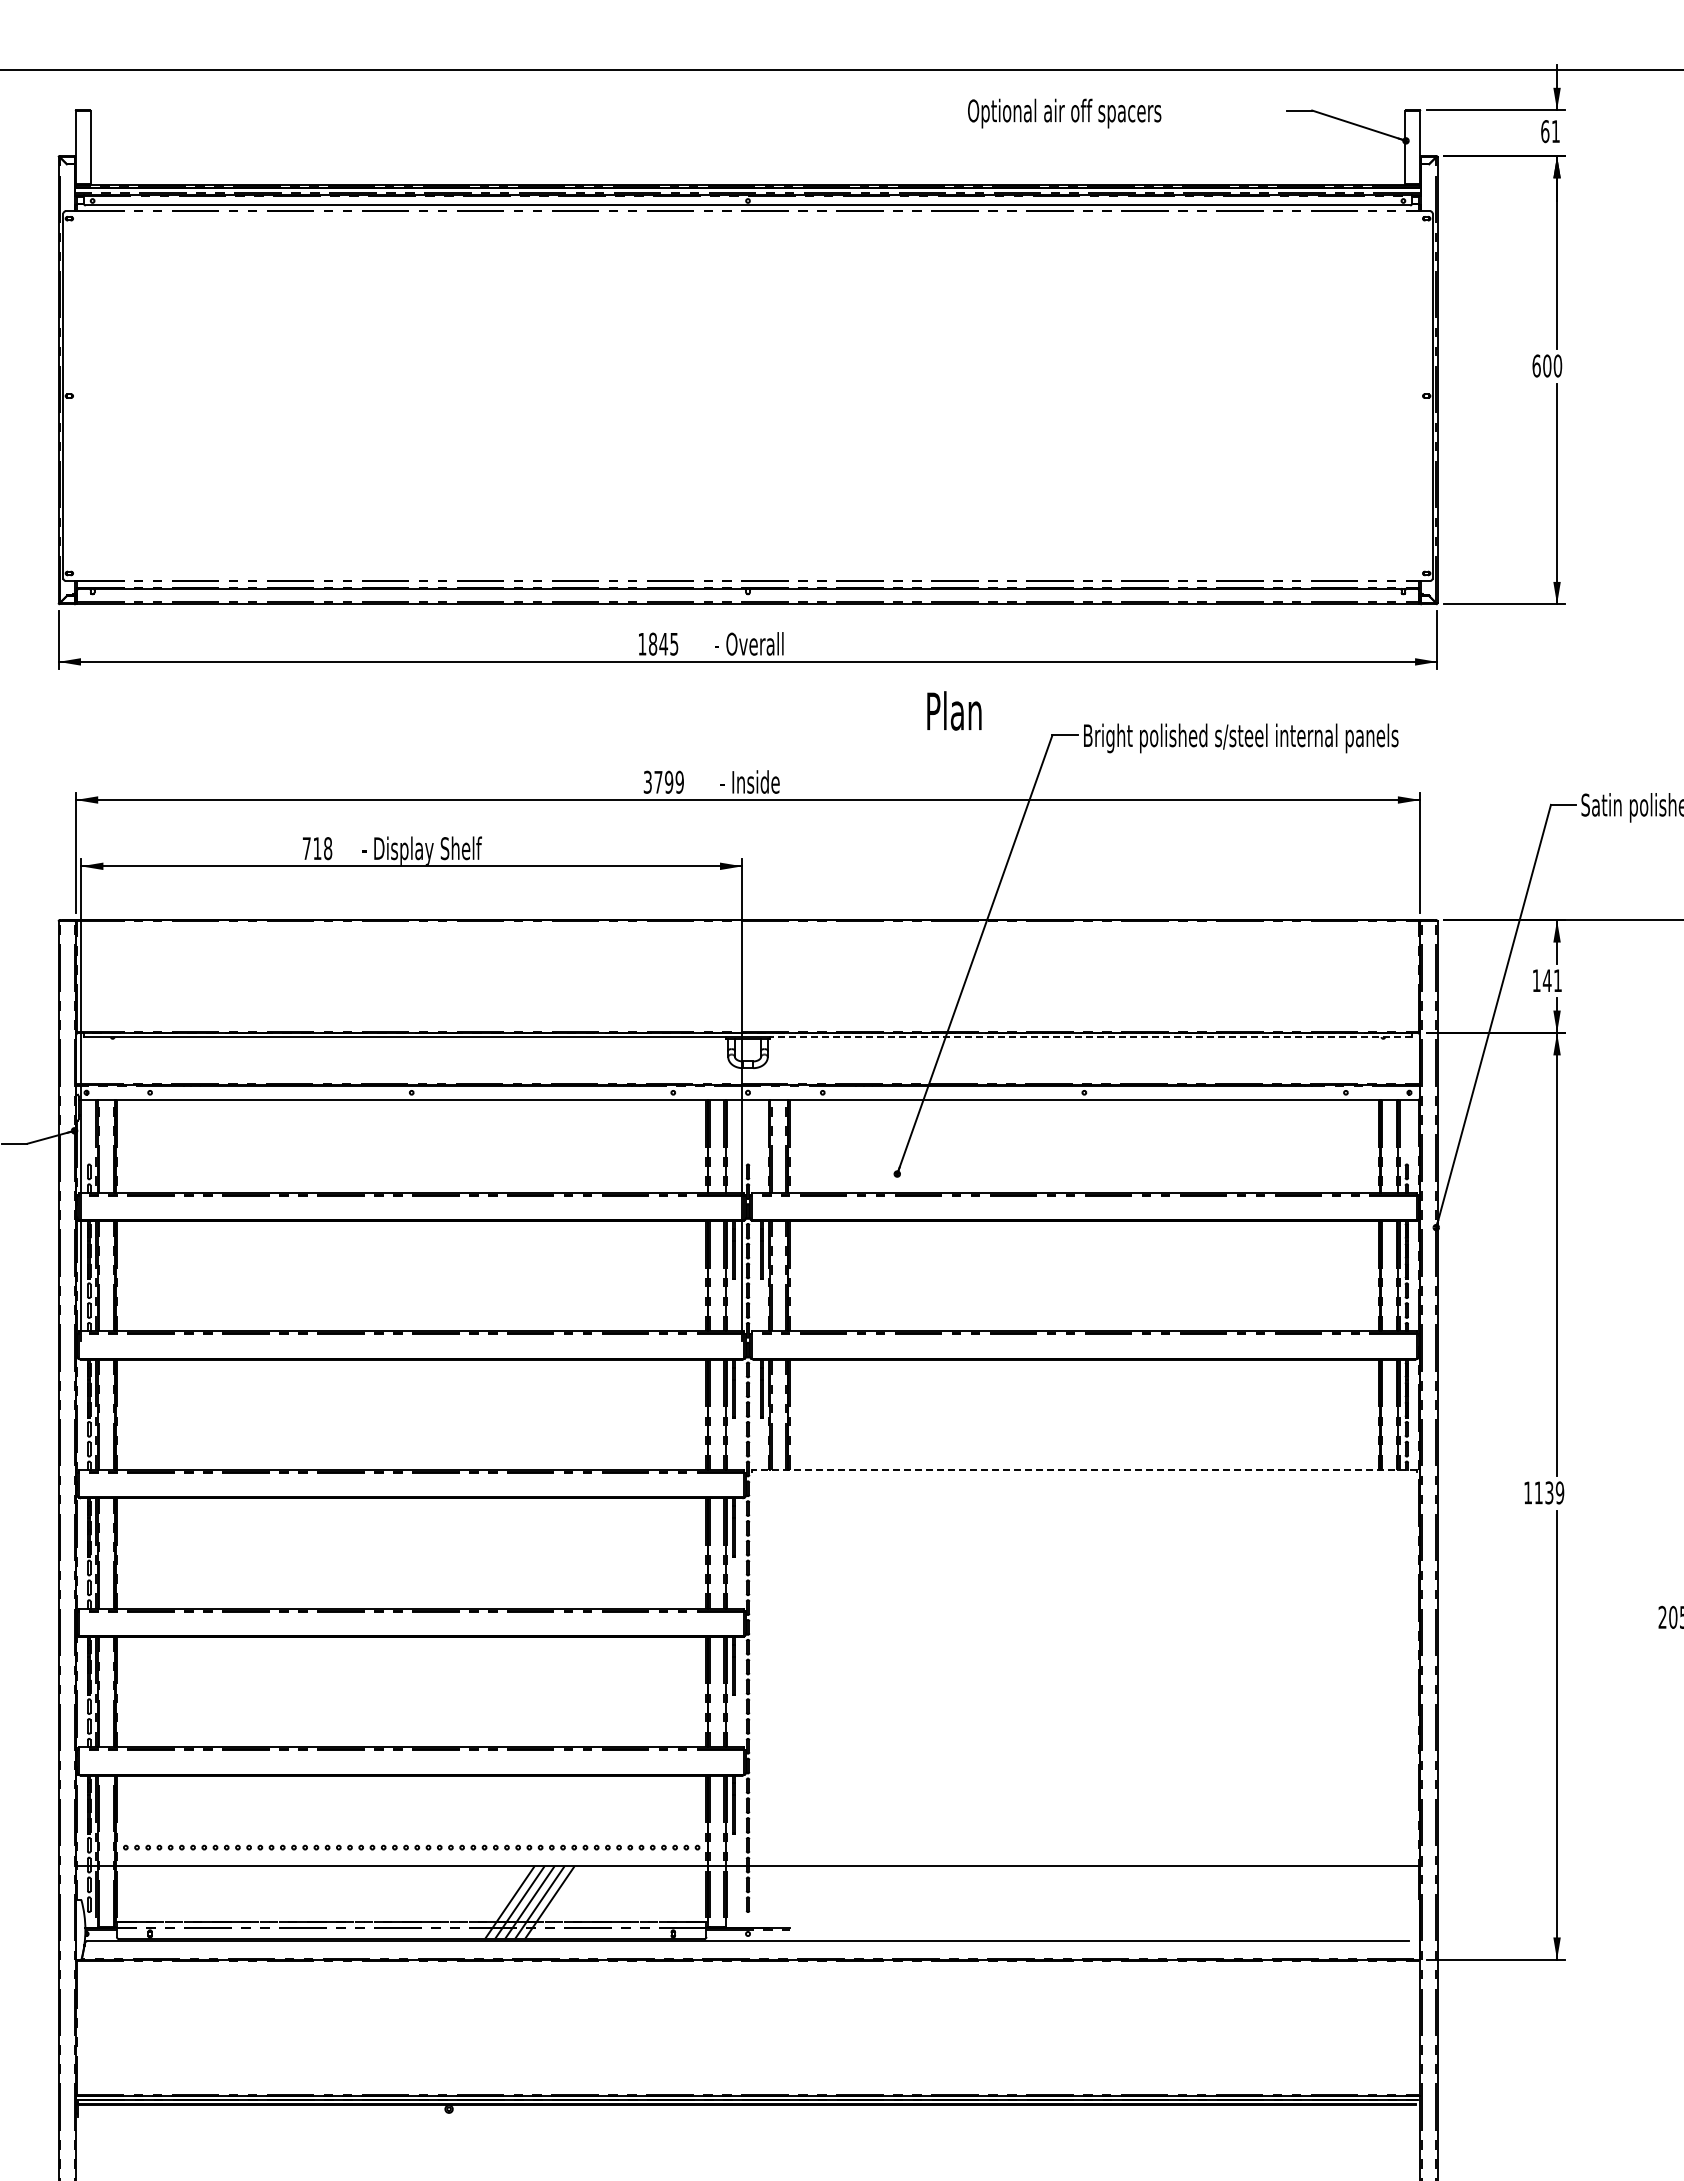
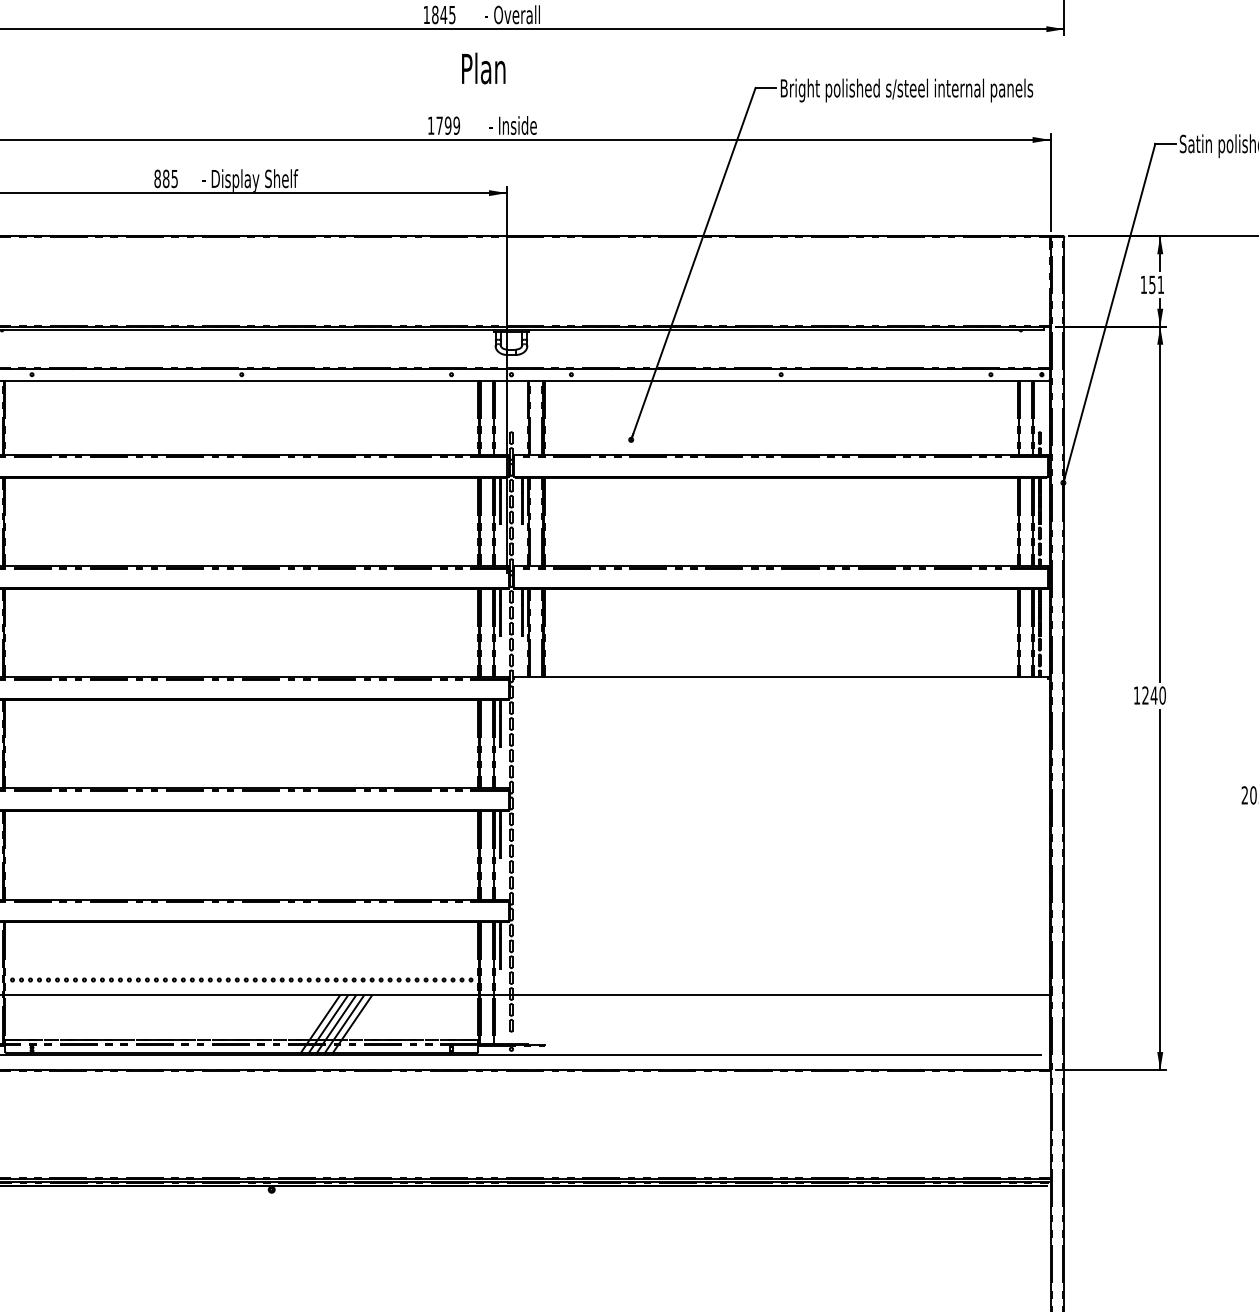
text: (954, 710) -> (483, 68), moved
text: (647, 781) -> (430, 125), 3799 -> 1799
text: (317, 848) -> (166, 178), 718 -> 885
text: (1546, 980) -> (1151, 284), 141 -> 151
line: (1091, 1037) -> (786, 330), dashed -> solid
line: (1084, 1470) -> (781, 677), dashed -> solid
text: (1549, 1492) -> (1154, 695), 1139 -> 1240

